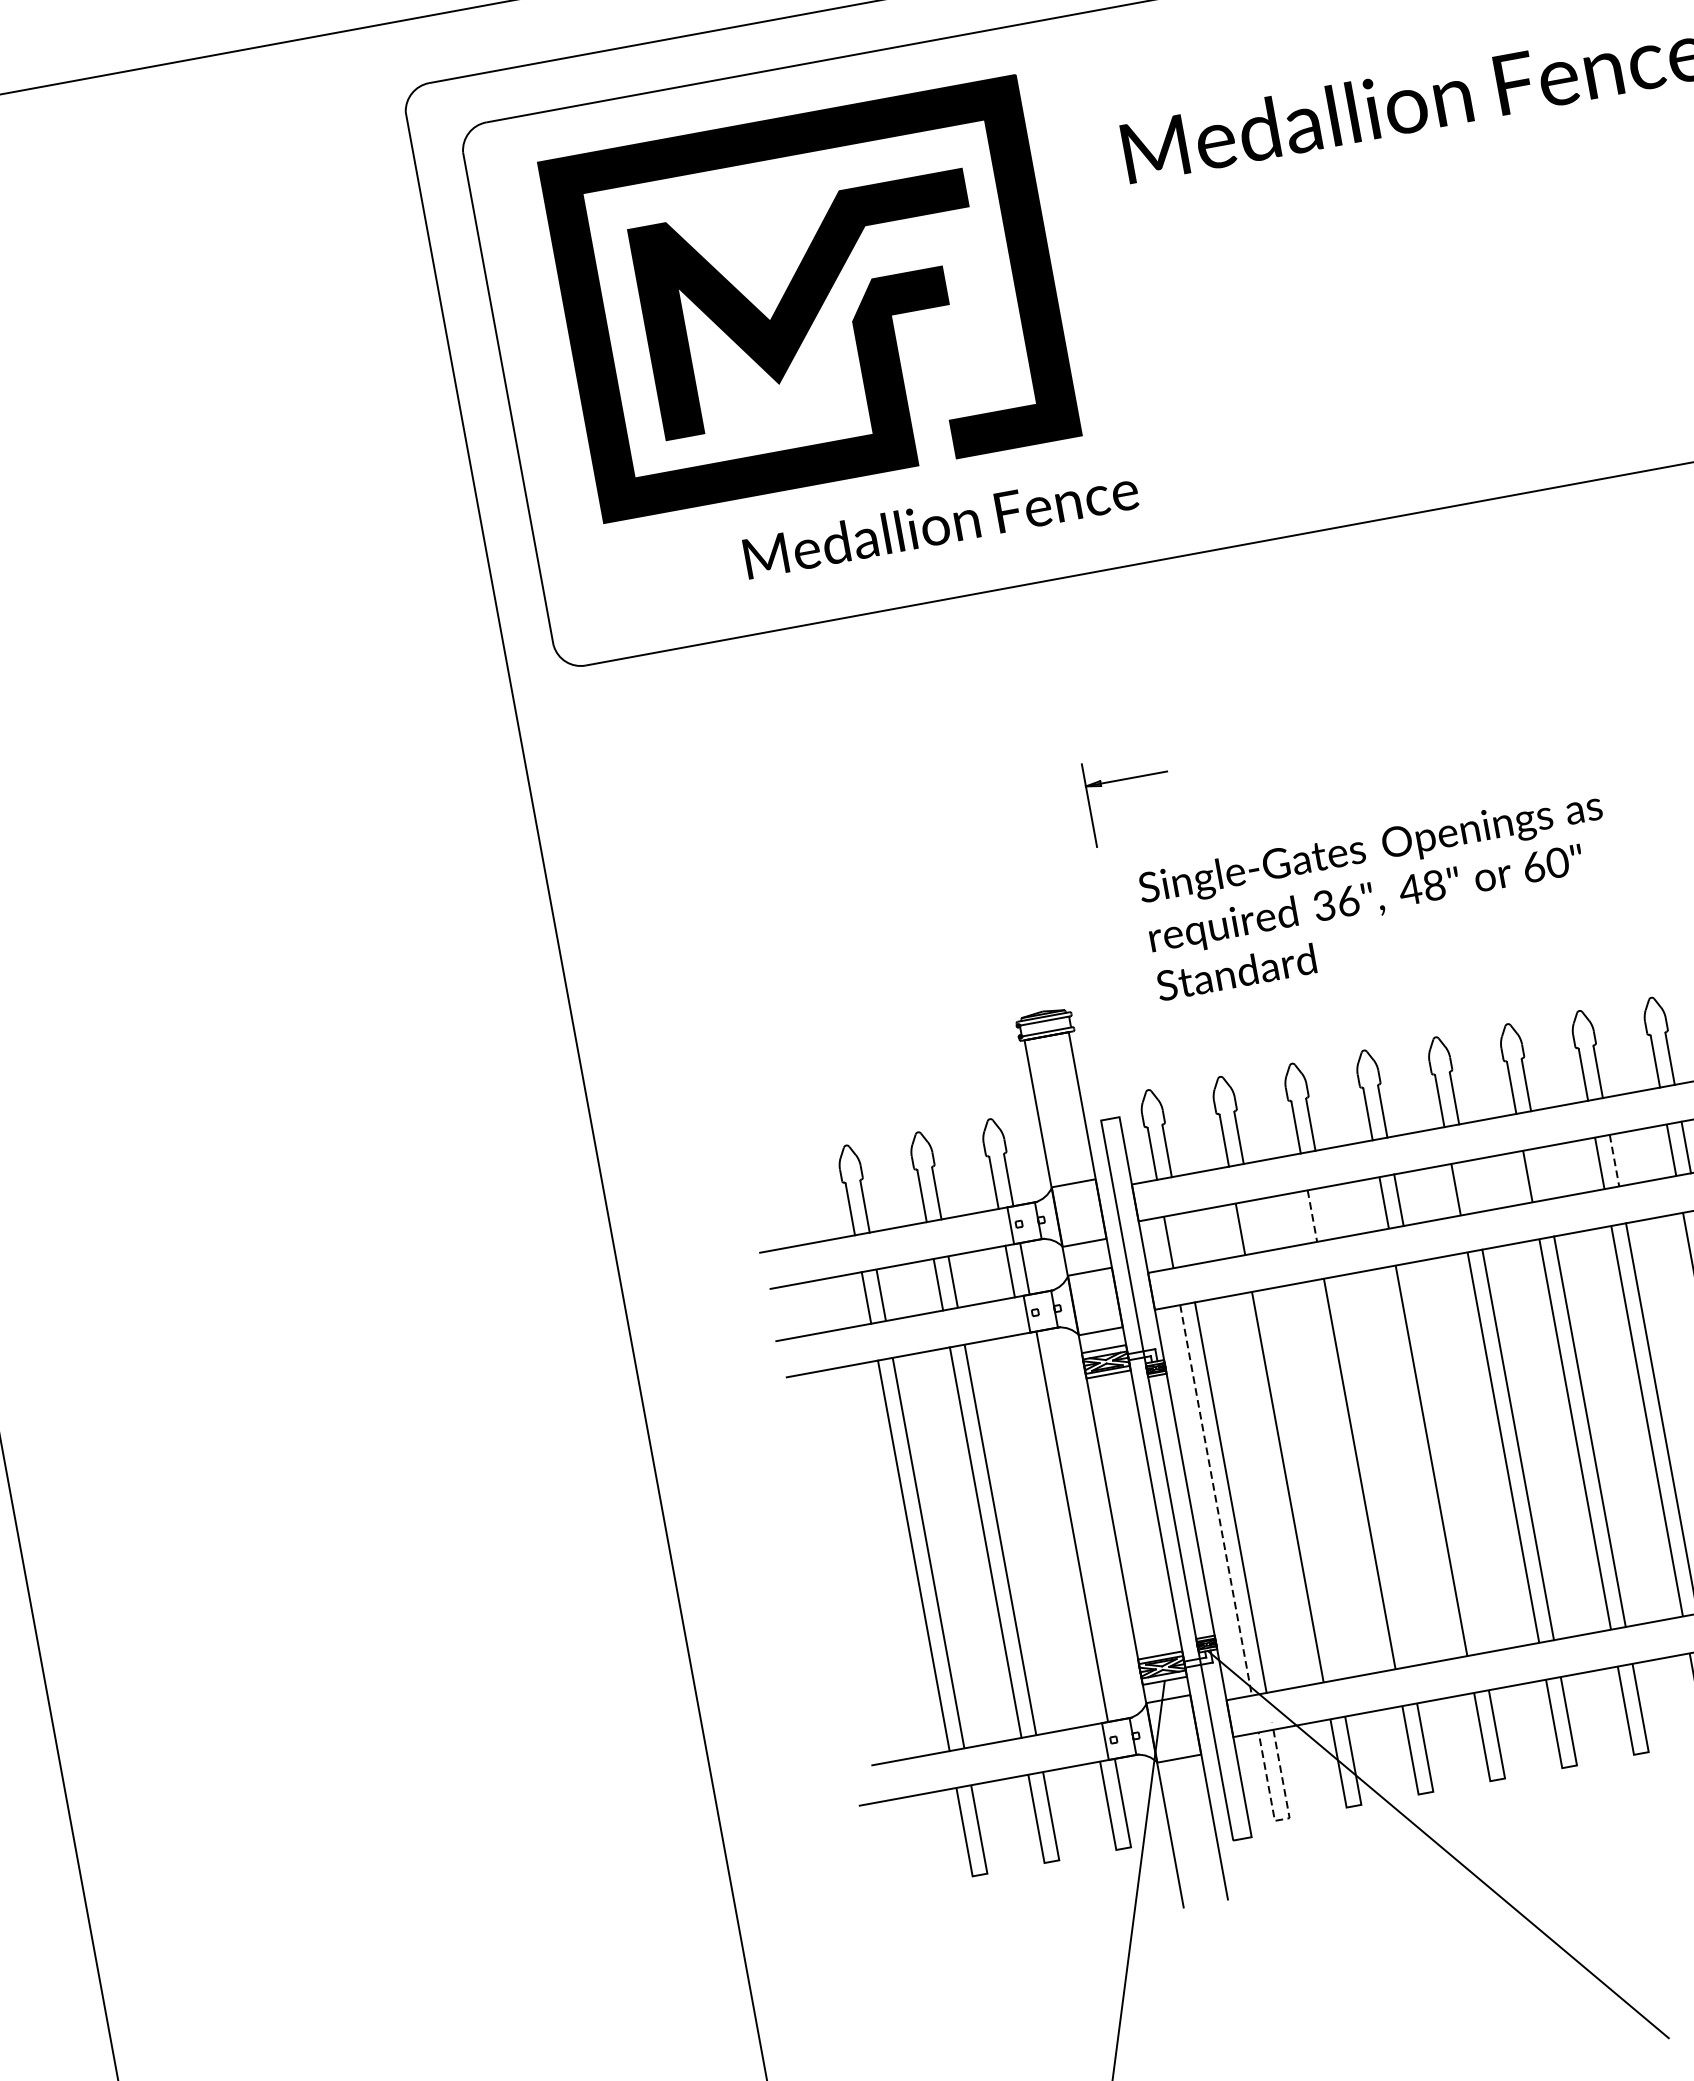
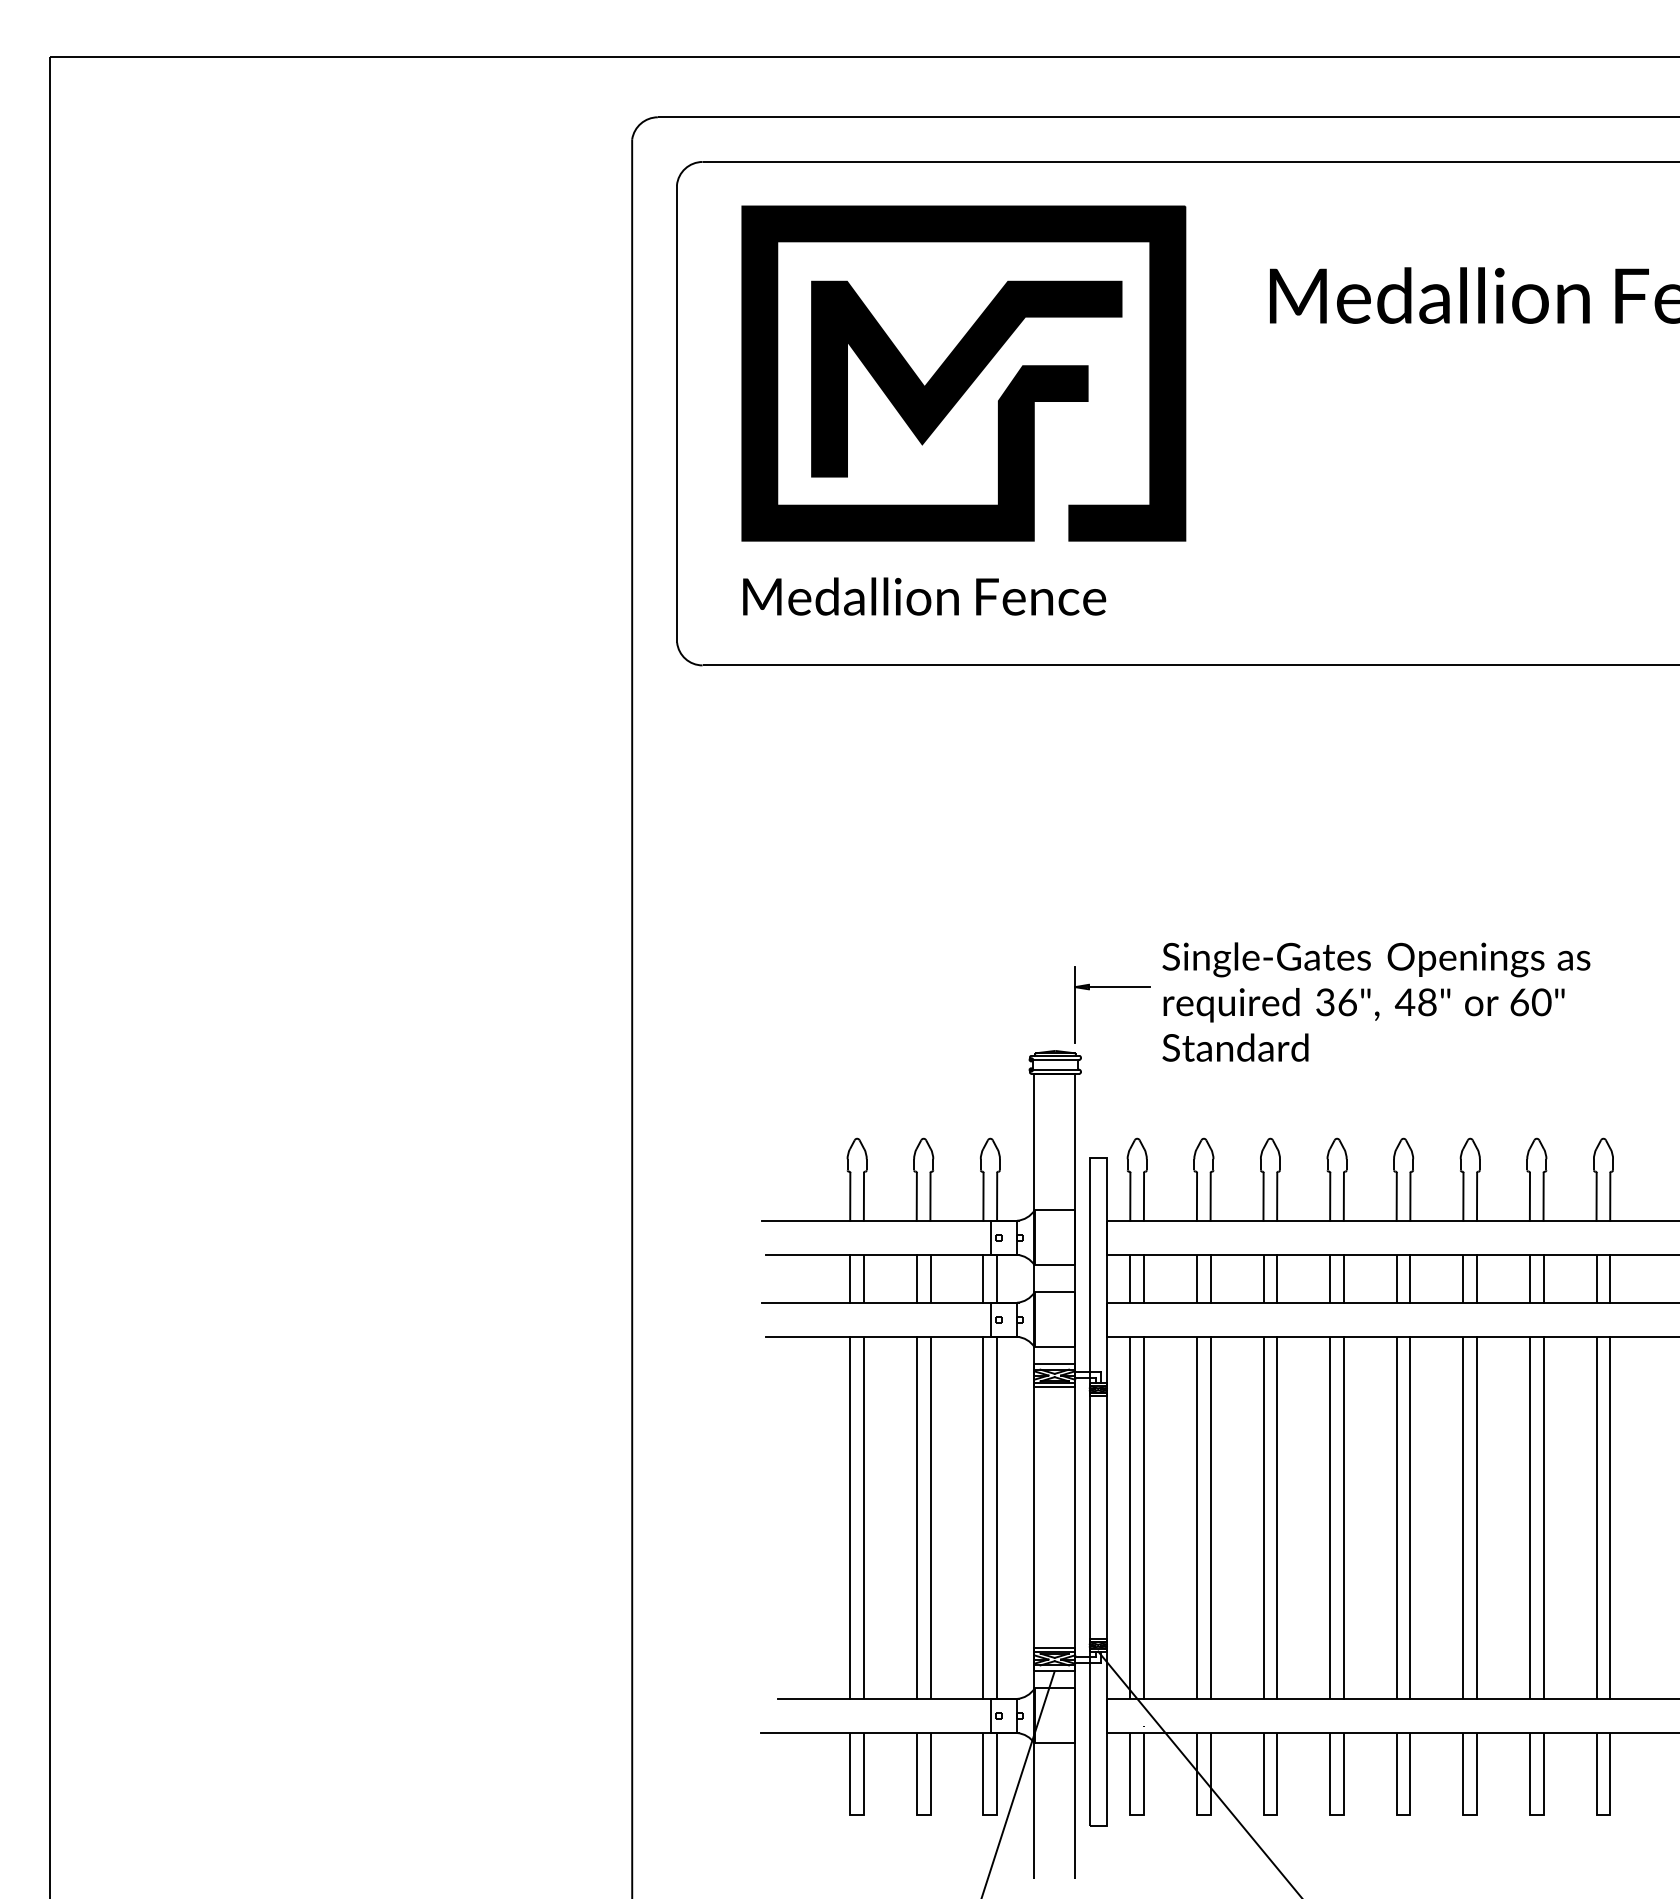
text: (940, 523) -> (924, 596), moved
part: (1126, 779) -> (1112, 987), moved
line: (1614, 1160) -> (1543, 1278), dashed -> solid
line: (1543, 1173) -> (1477, 1278), added
line: (1470, 1186) -> (1410, 1278), added
line: (1327, 1213) -> (1277, 1278), added
line: (1312, 1215) -> (1263, 1278), dashed -> solid
line: (1255, 1226) -> (1210, 1278), added
line: (1183, 1239) -> (1144, 1278), added
line: (1445, 1457) -> (1343, 1517), added
line: (1374, 1470) -> (1277, 1517), added
line: (1302, 1484) -> (1210, 1517), added
line: (1216, 1501) -> (1130, 1518), dashed -> solid
line: (1057, 1529) -> (983, 1517), added
line: (1282, 1820) -> (1137, 1815), dashed -> solid

